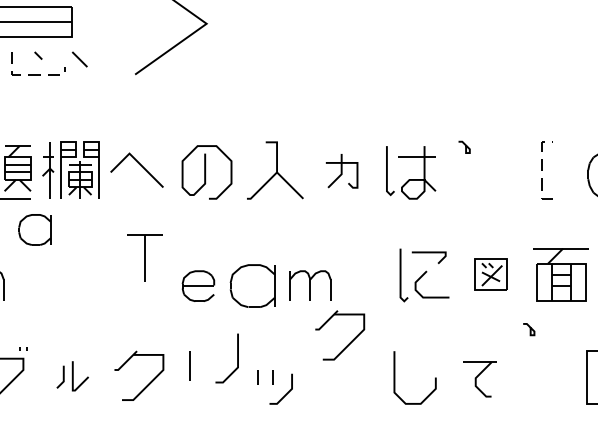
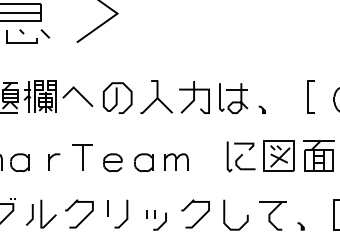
line: (30, 74) -> (17, 42), dashed -> solid
curve: (463, 144) -> (261, 108), moved
line: (542, 169) -> (308, 96), dashed -> solid
part: (342, 171) -> (194, 97), size x1.67
part: (34, 229) -> (19, 162), moved
part: (145, 257) -> (82, 157), moved
part: (489, 273) -> (278, 155), size x1.67
part: (95, 283) -> (54, 161), added
part: (252, 285) -> (143, 162), size x0.71
curve: (528, 329) -> (300, 226), moved
part: (349, 341) -> (200, 217), moved
line: (236, 357) -> (126, 213), moved
part: (72, 375) -> (41, 213), size x1.67
part: (479, 378) -> (272, 215), size x1.43

